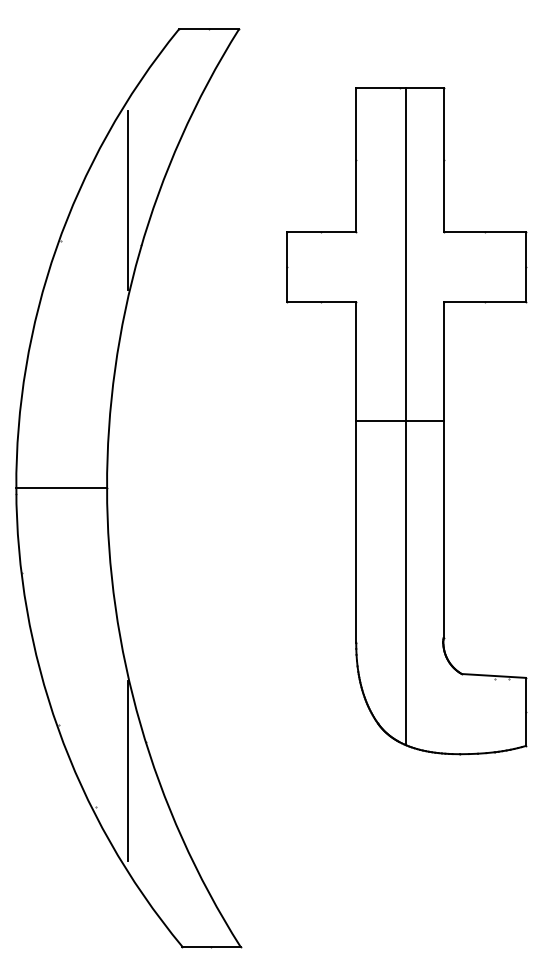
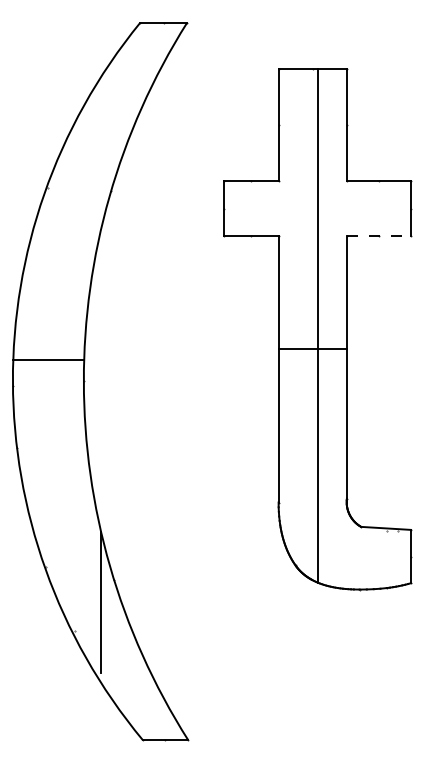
line: (128, 200) -> (100, 156), removed
line: (485, 302) -> (379, 236), solid -> dashed
line: (399, 421) -> (312, 349), moved
line: (61, 487) -> (48, 360), moved

